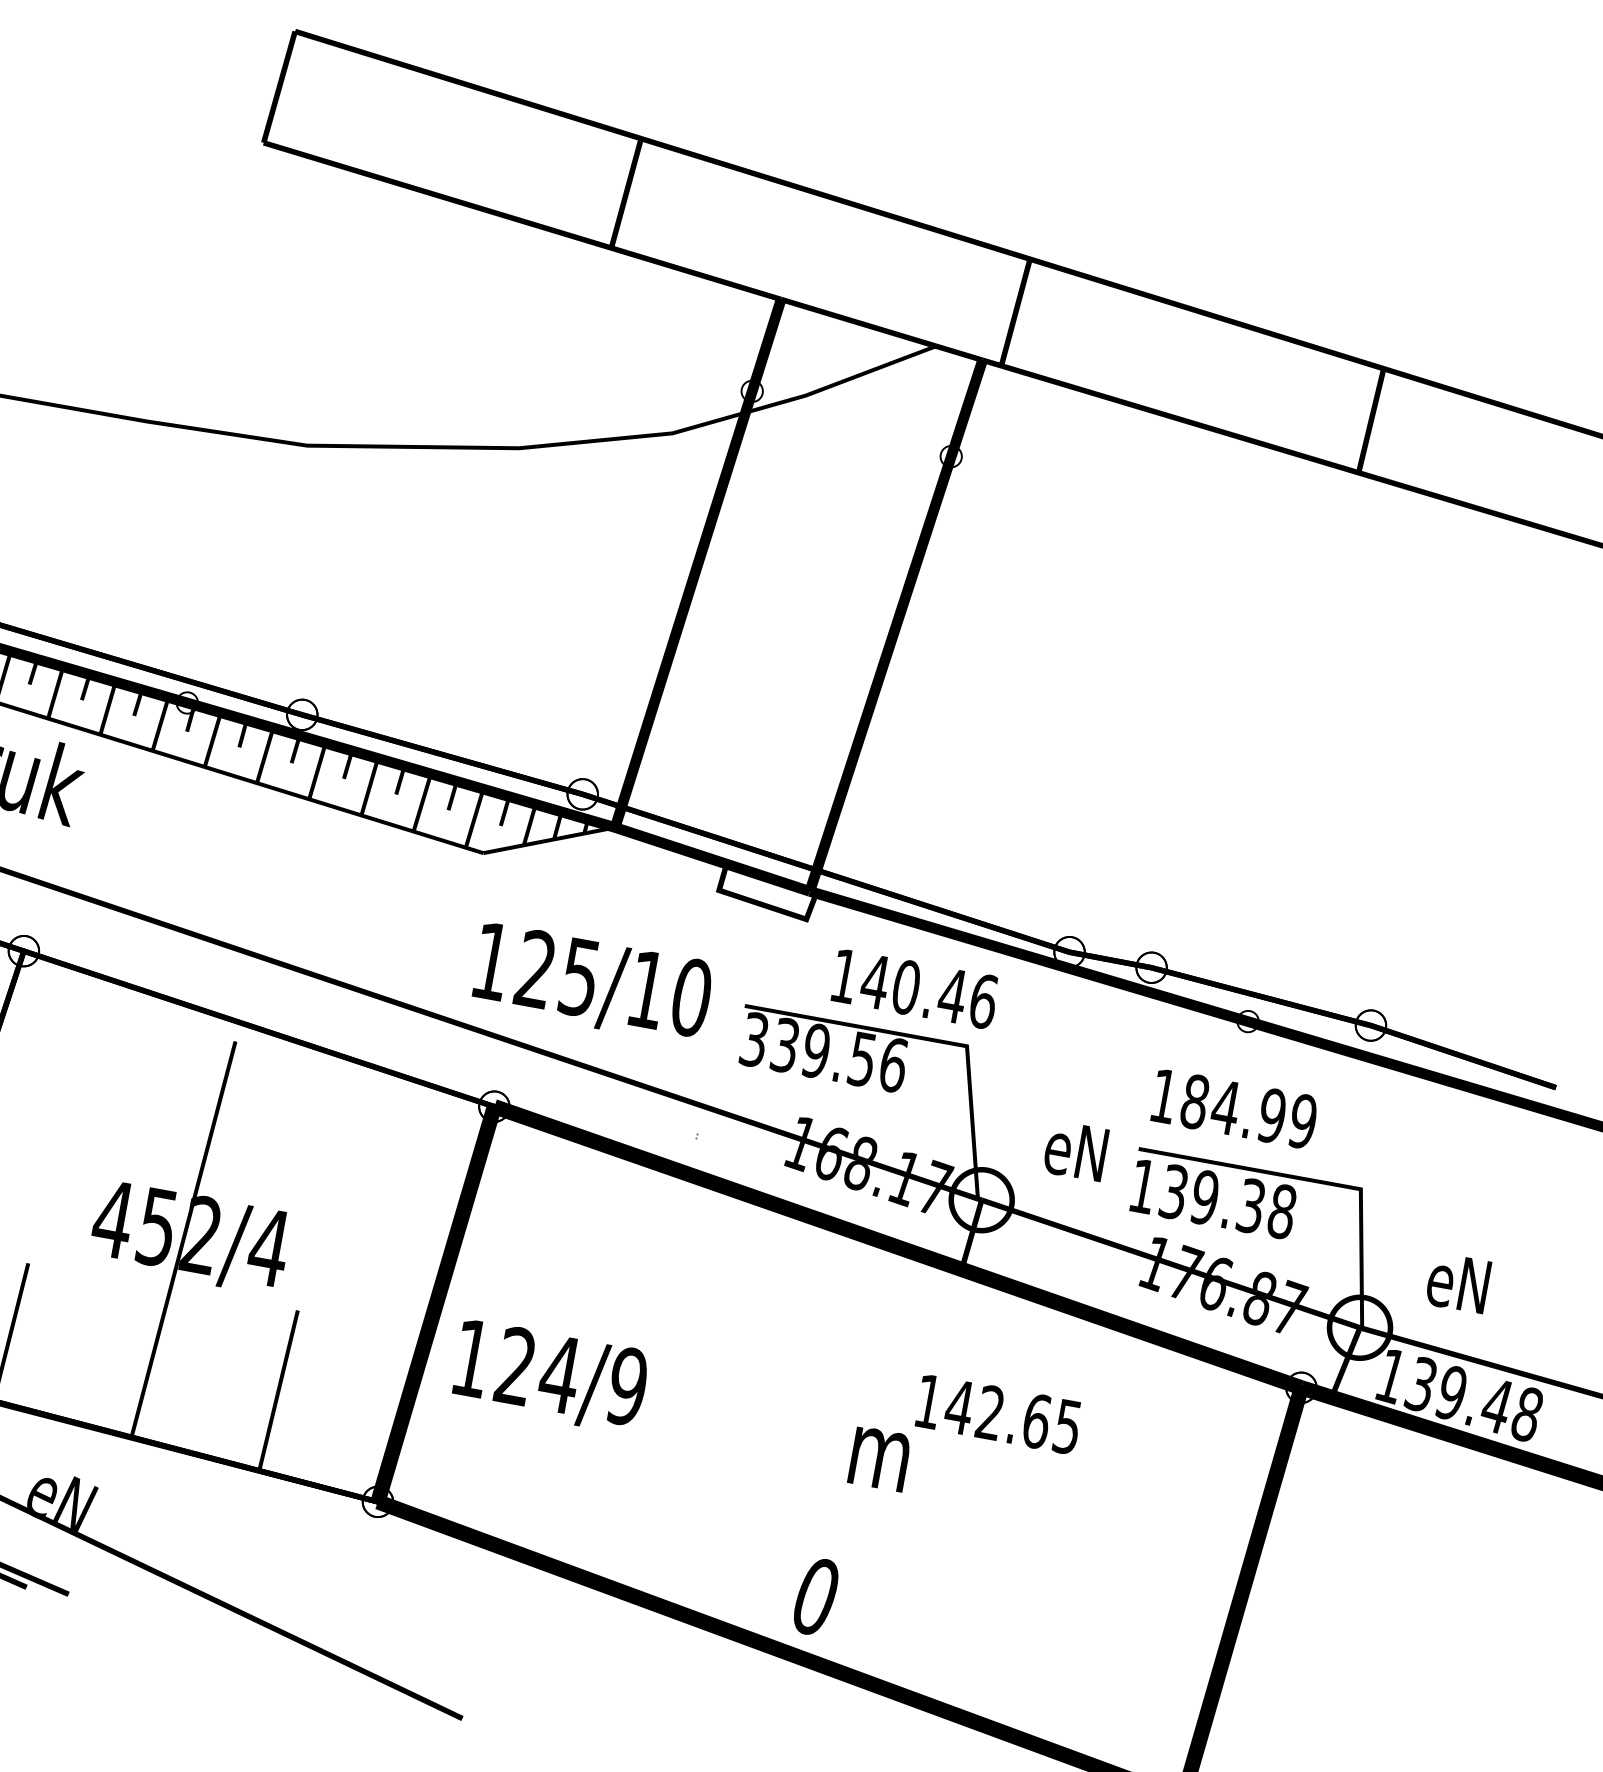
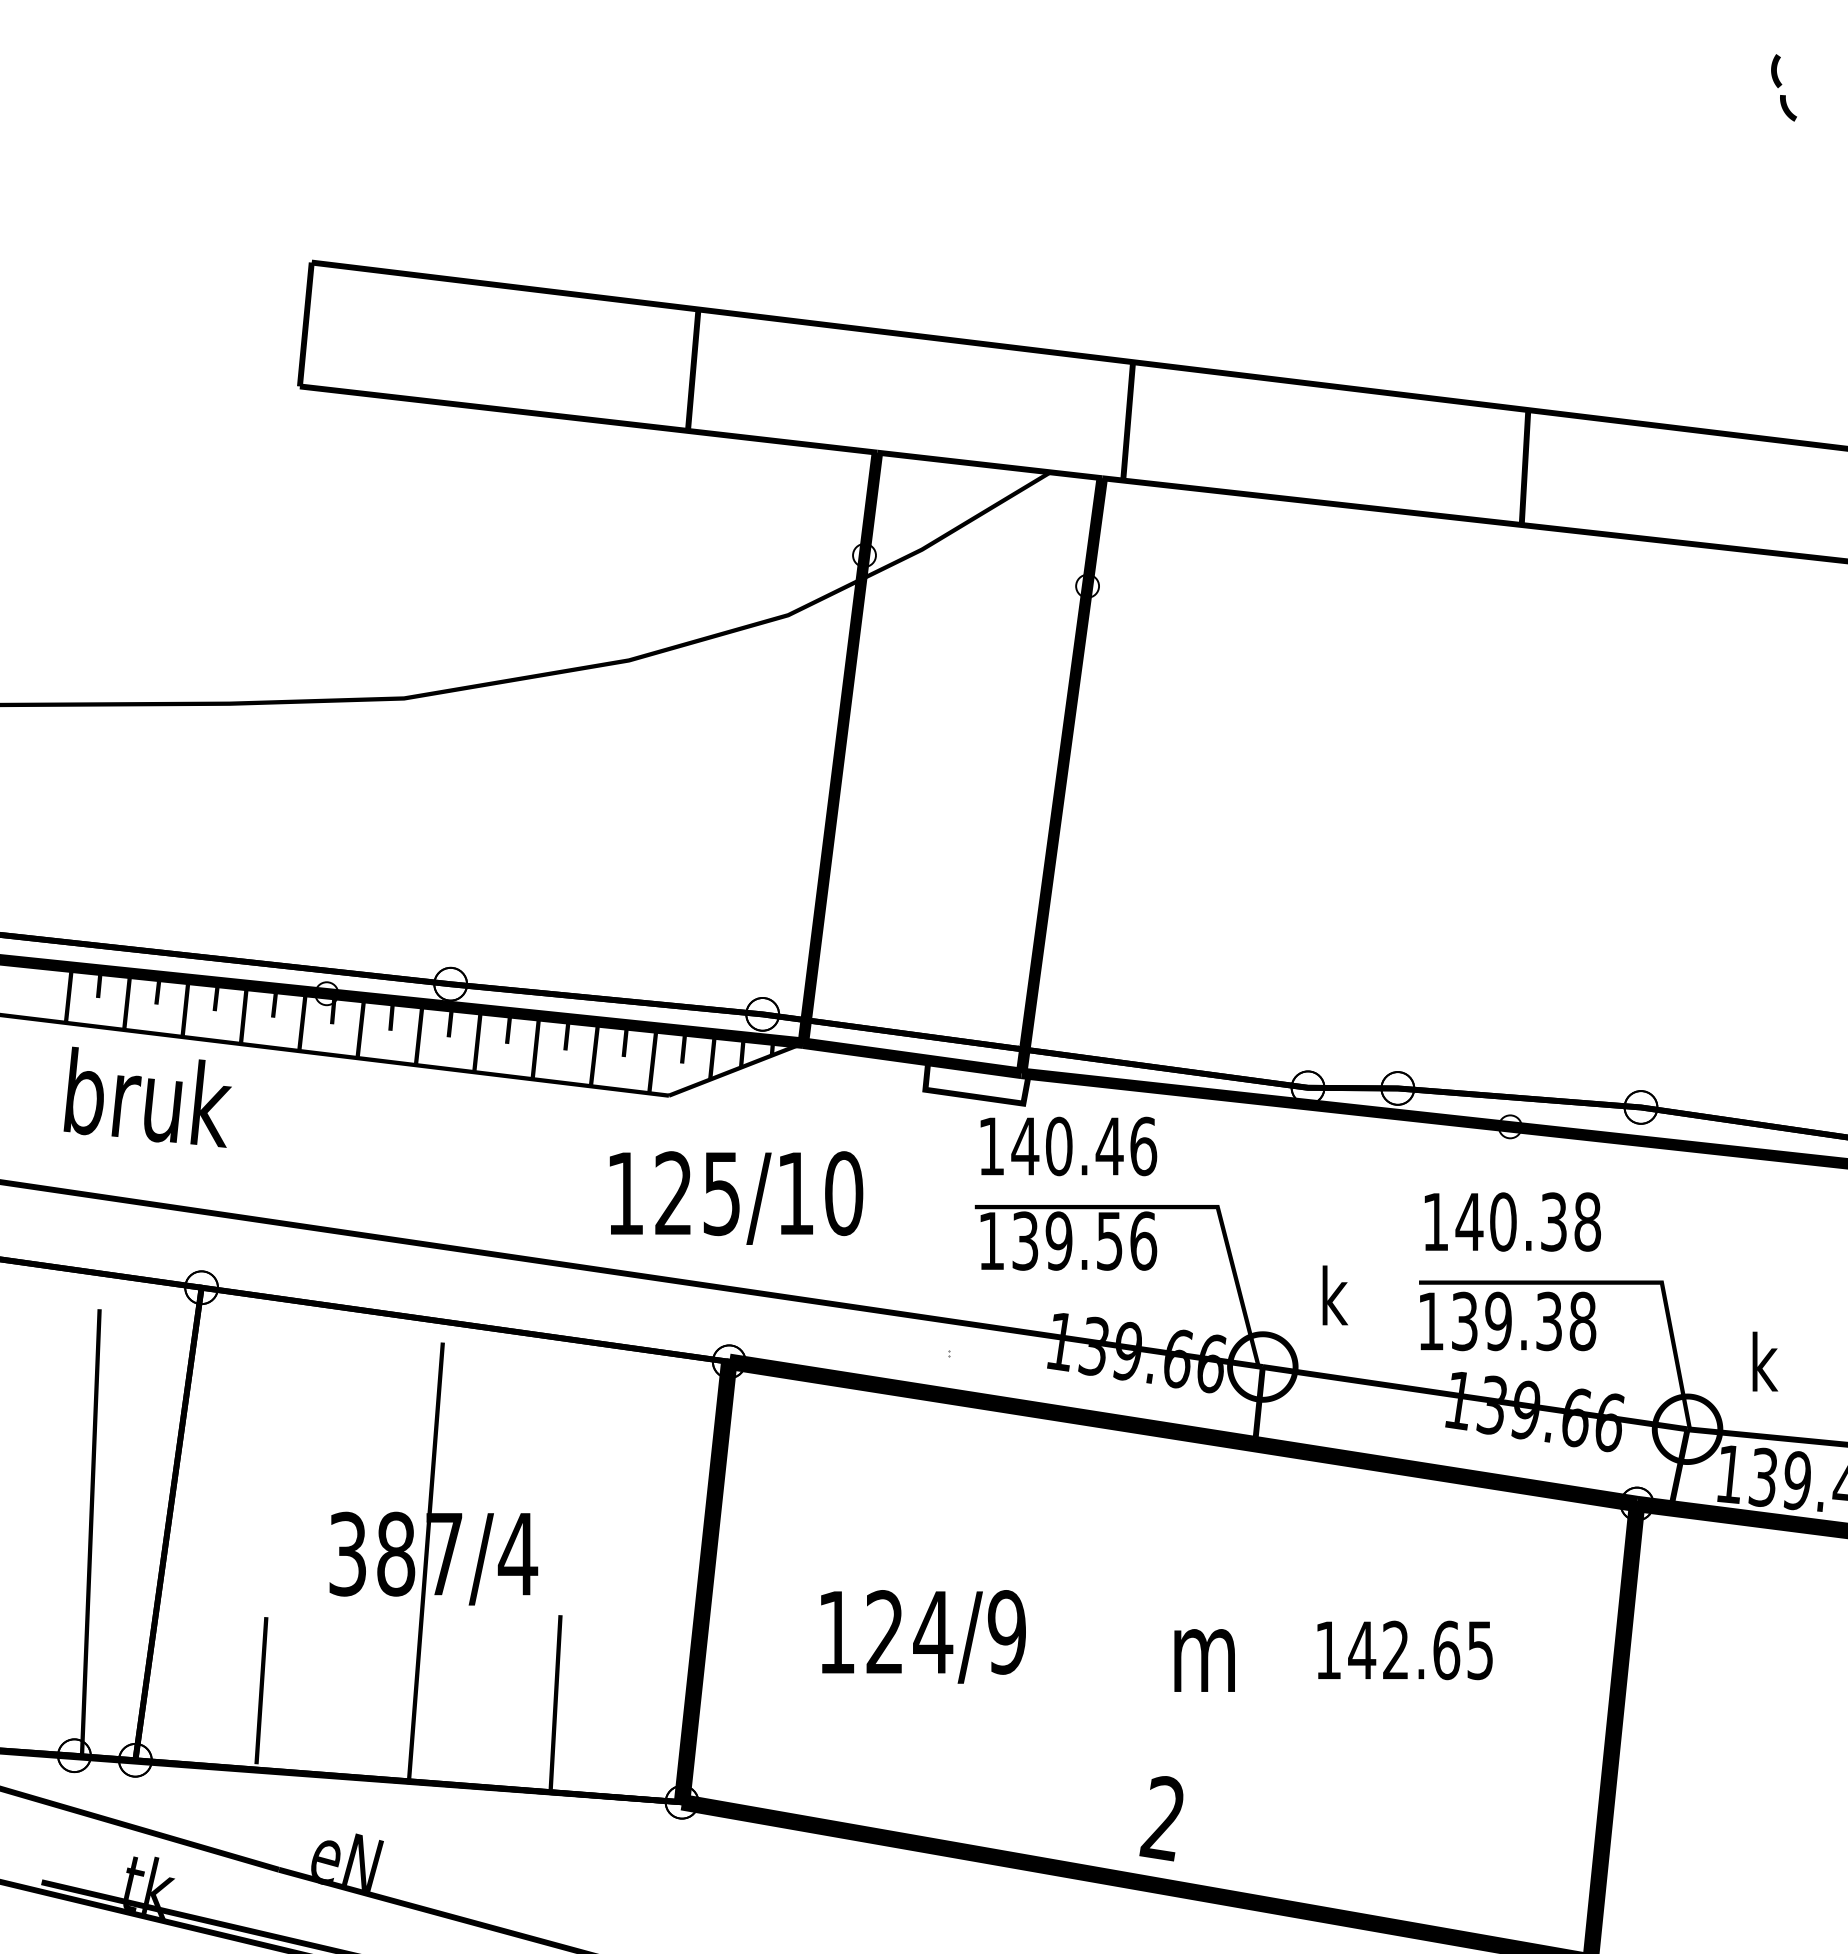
text: (592, 983) -> (736, 1197), moved
text: (914, 989) -> (1068, 1146), moved
text: (754, 1039) -> (991, 1240), 339.56 -> 139.56
text: (1249, 1111) -> (1528, 1221), 184.99 -> 140.38
text: (1075, 1149) -> (1352, 1295), eN -> k
text: (882, 1170) -> (1152, 1354), 168.17 -> 139.66
text: (156, 1226) -> (394, 1553), 452/4 -> 387/4
text: (1458, 1281) -> (1782, 1361), eN -> k
text: (1237, 1290) -> (1550, 1413), 176.87 -> 139.66
text: (550, 1376) -> (923, 1636), moved
text: (998, 1414) -> (1404, 1650), moved
text: (813, 1596) -> (1161, 1818), 0 -> 2

